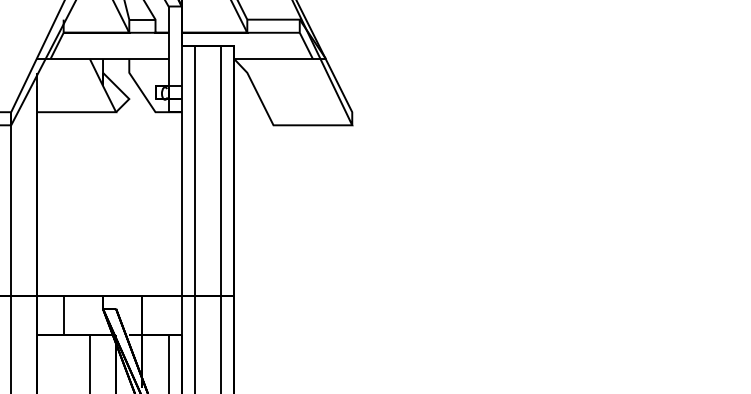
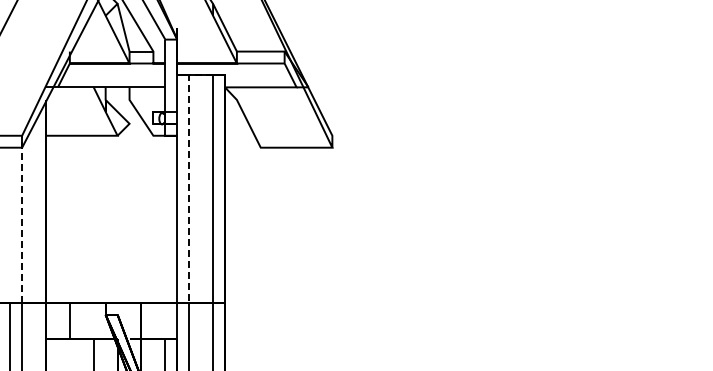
line: (195, 158) -> (189, 177), solid -> dashed
line: (11, 204) -> (22, 219), solid -> dashed

